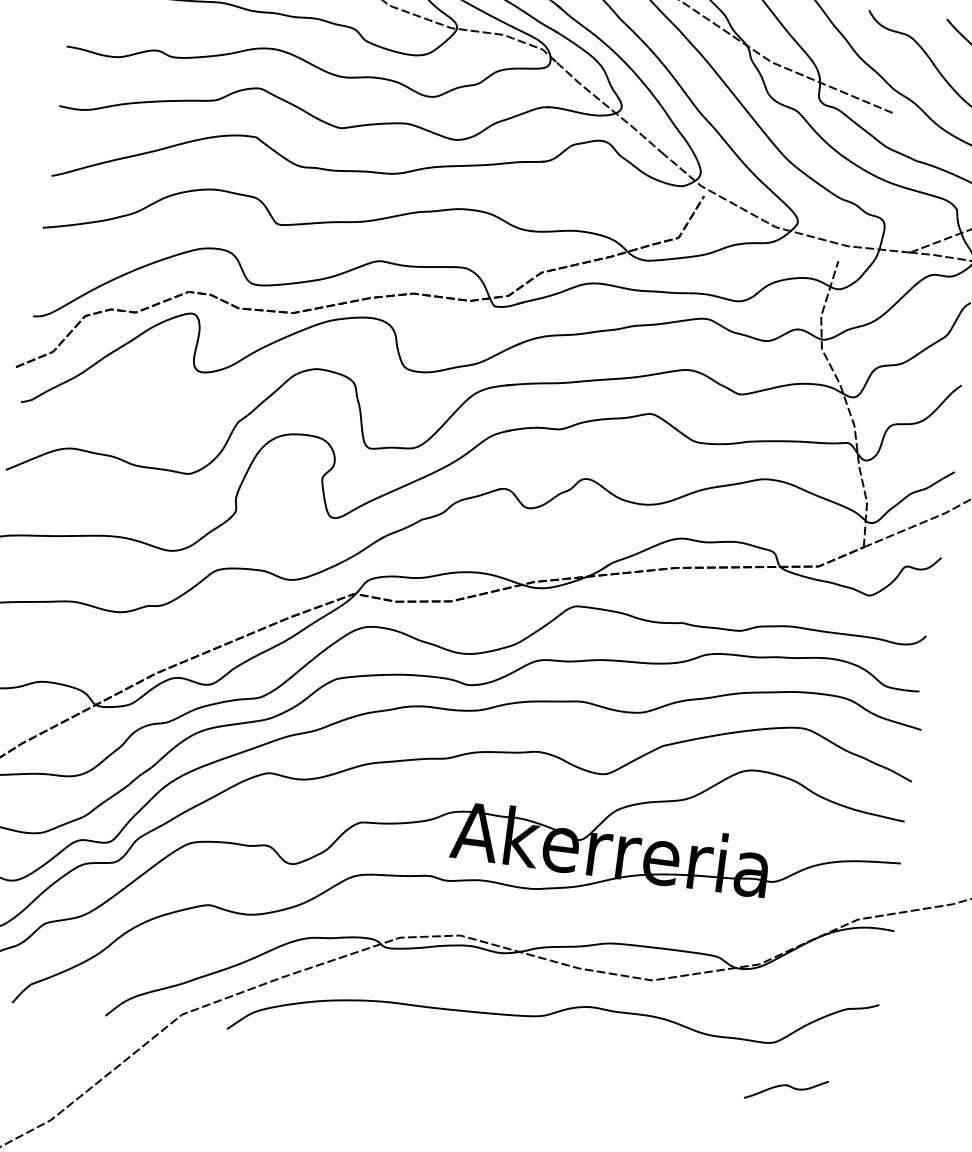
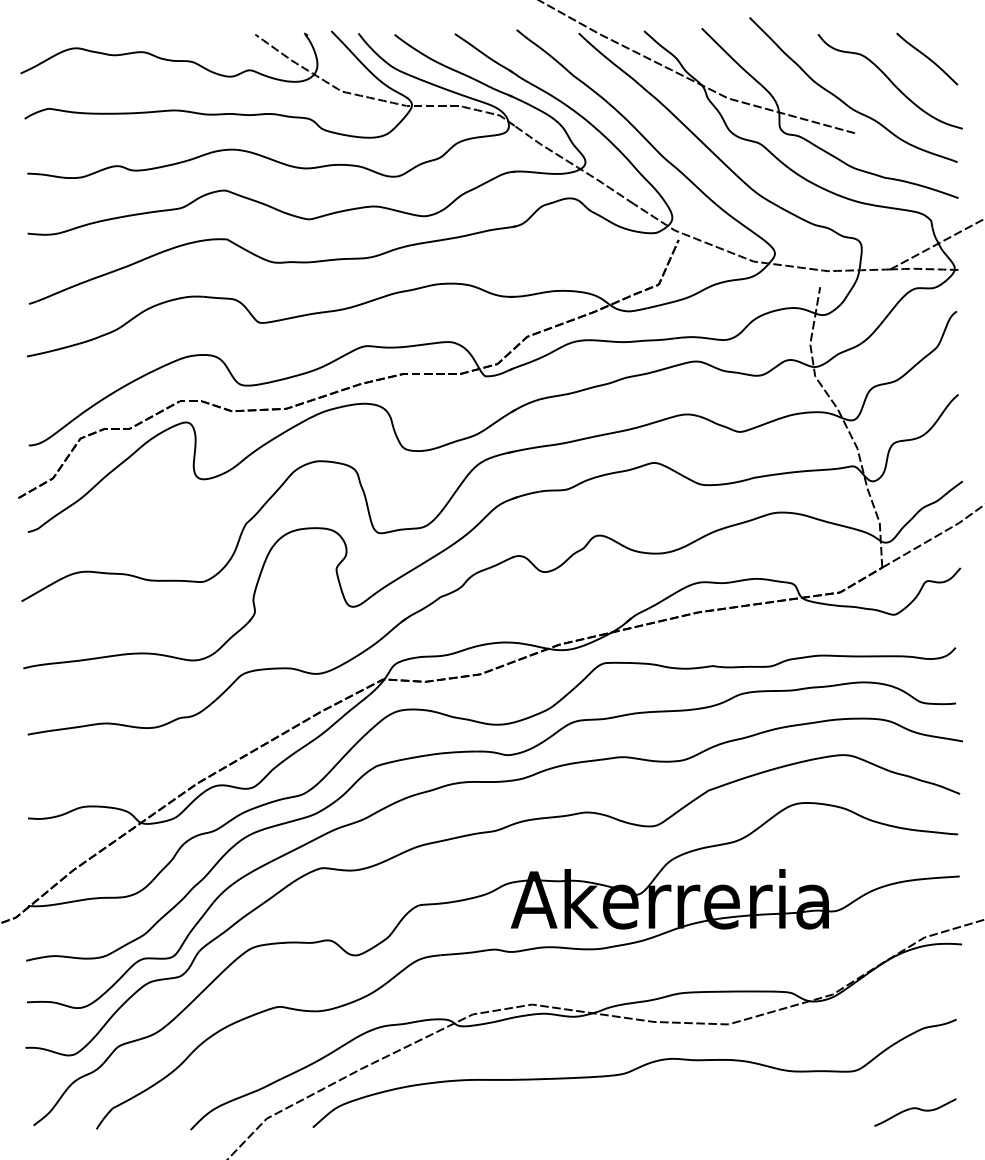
part: (786, 1089) -> (915, 1112), moved

